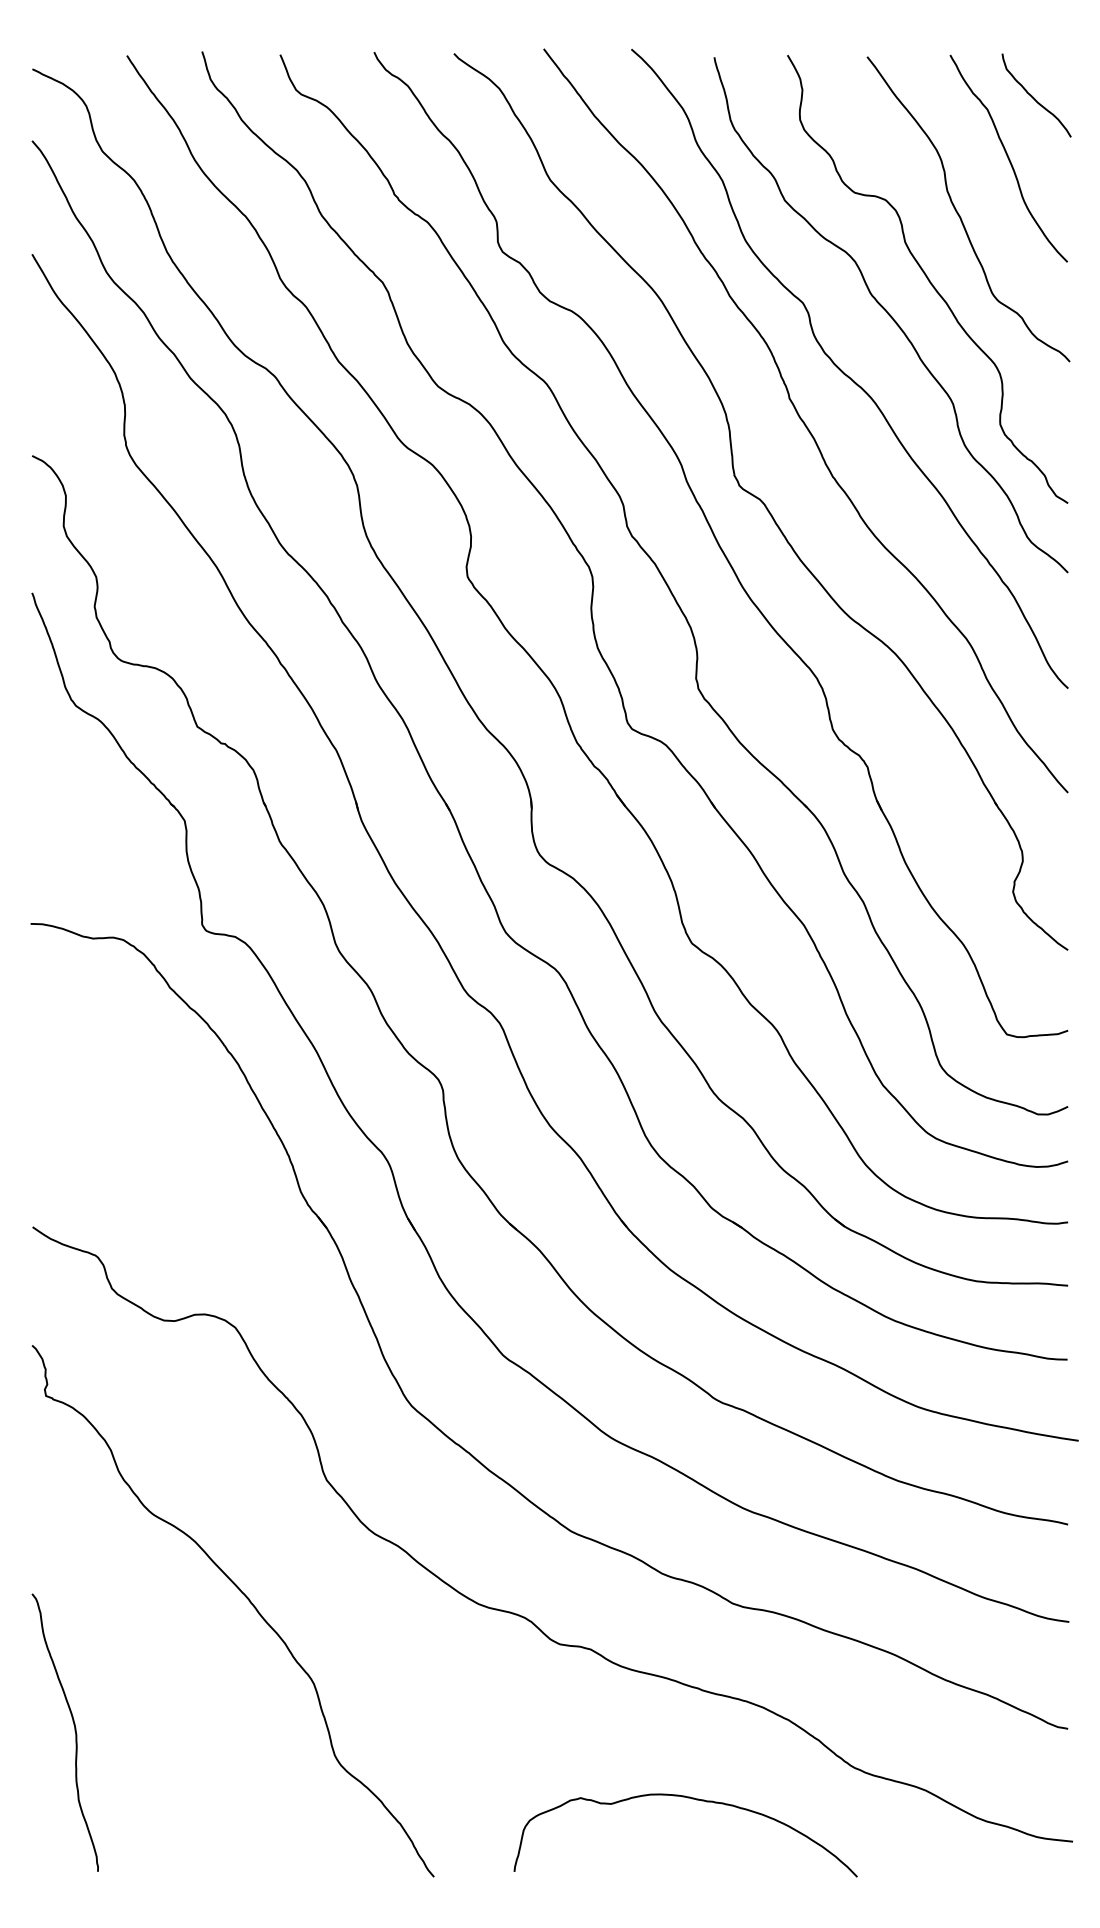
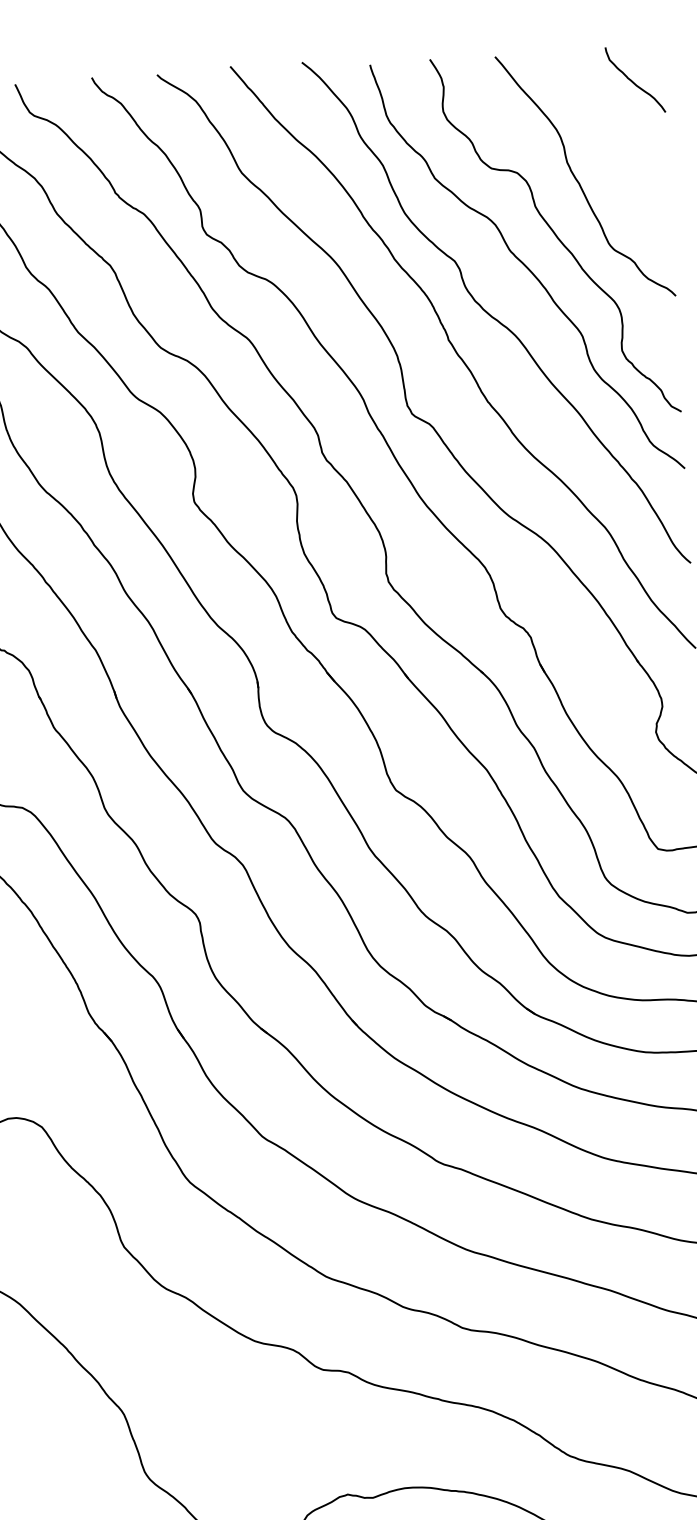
curve: (1008, 158) -> (615, 132), removed

